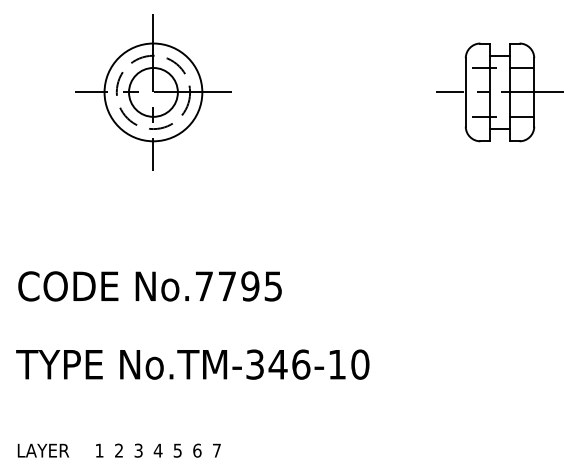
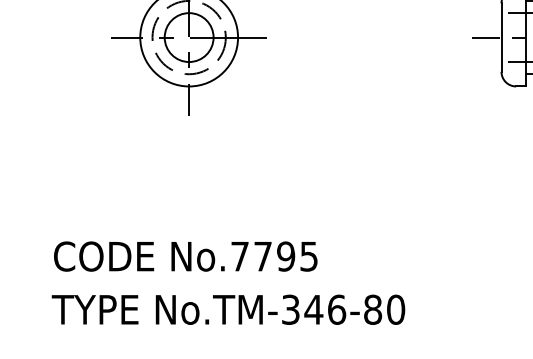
text: (149, 286) -> (185, 256), moved
text: (337, 364) -> (373, 309), No.TM-346-10 -> No.TM-346-80

